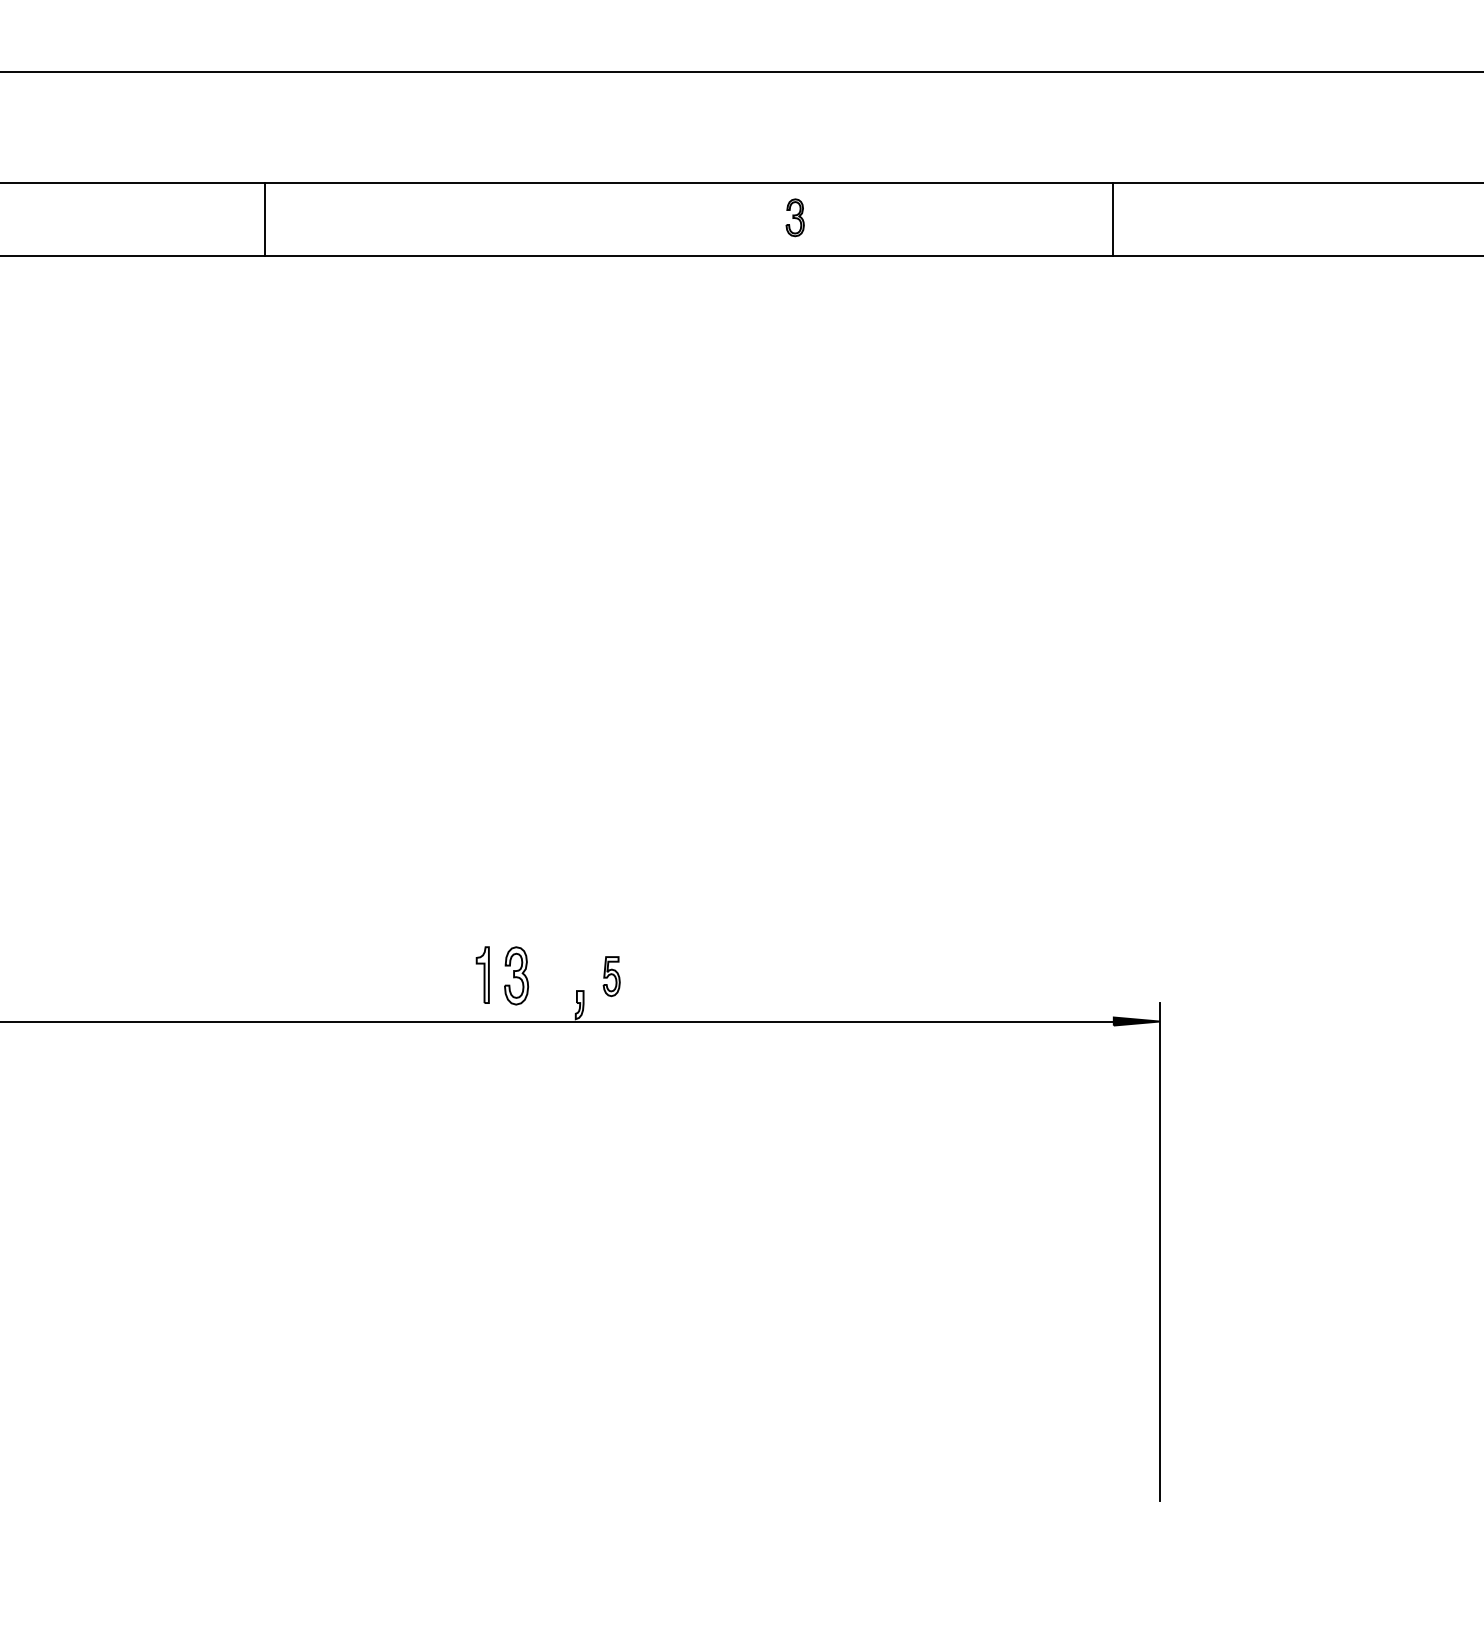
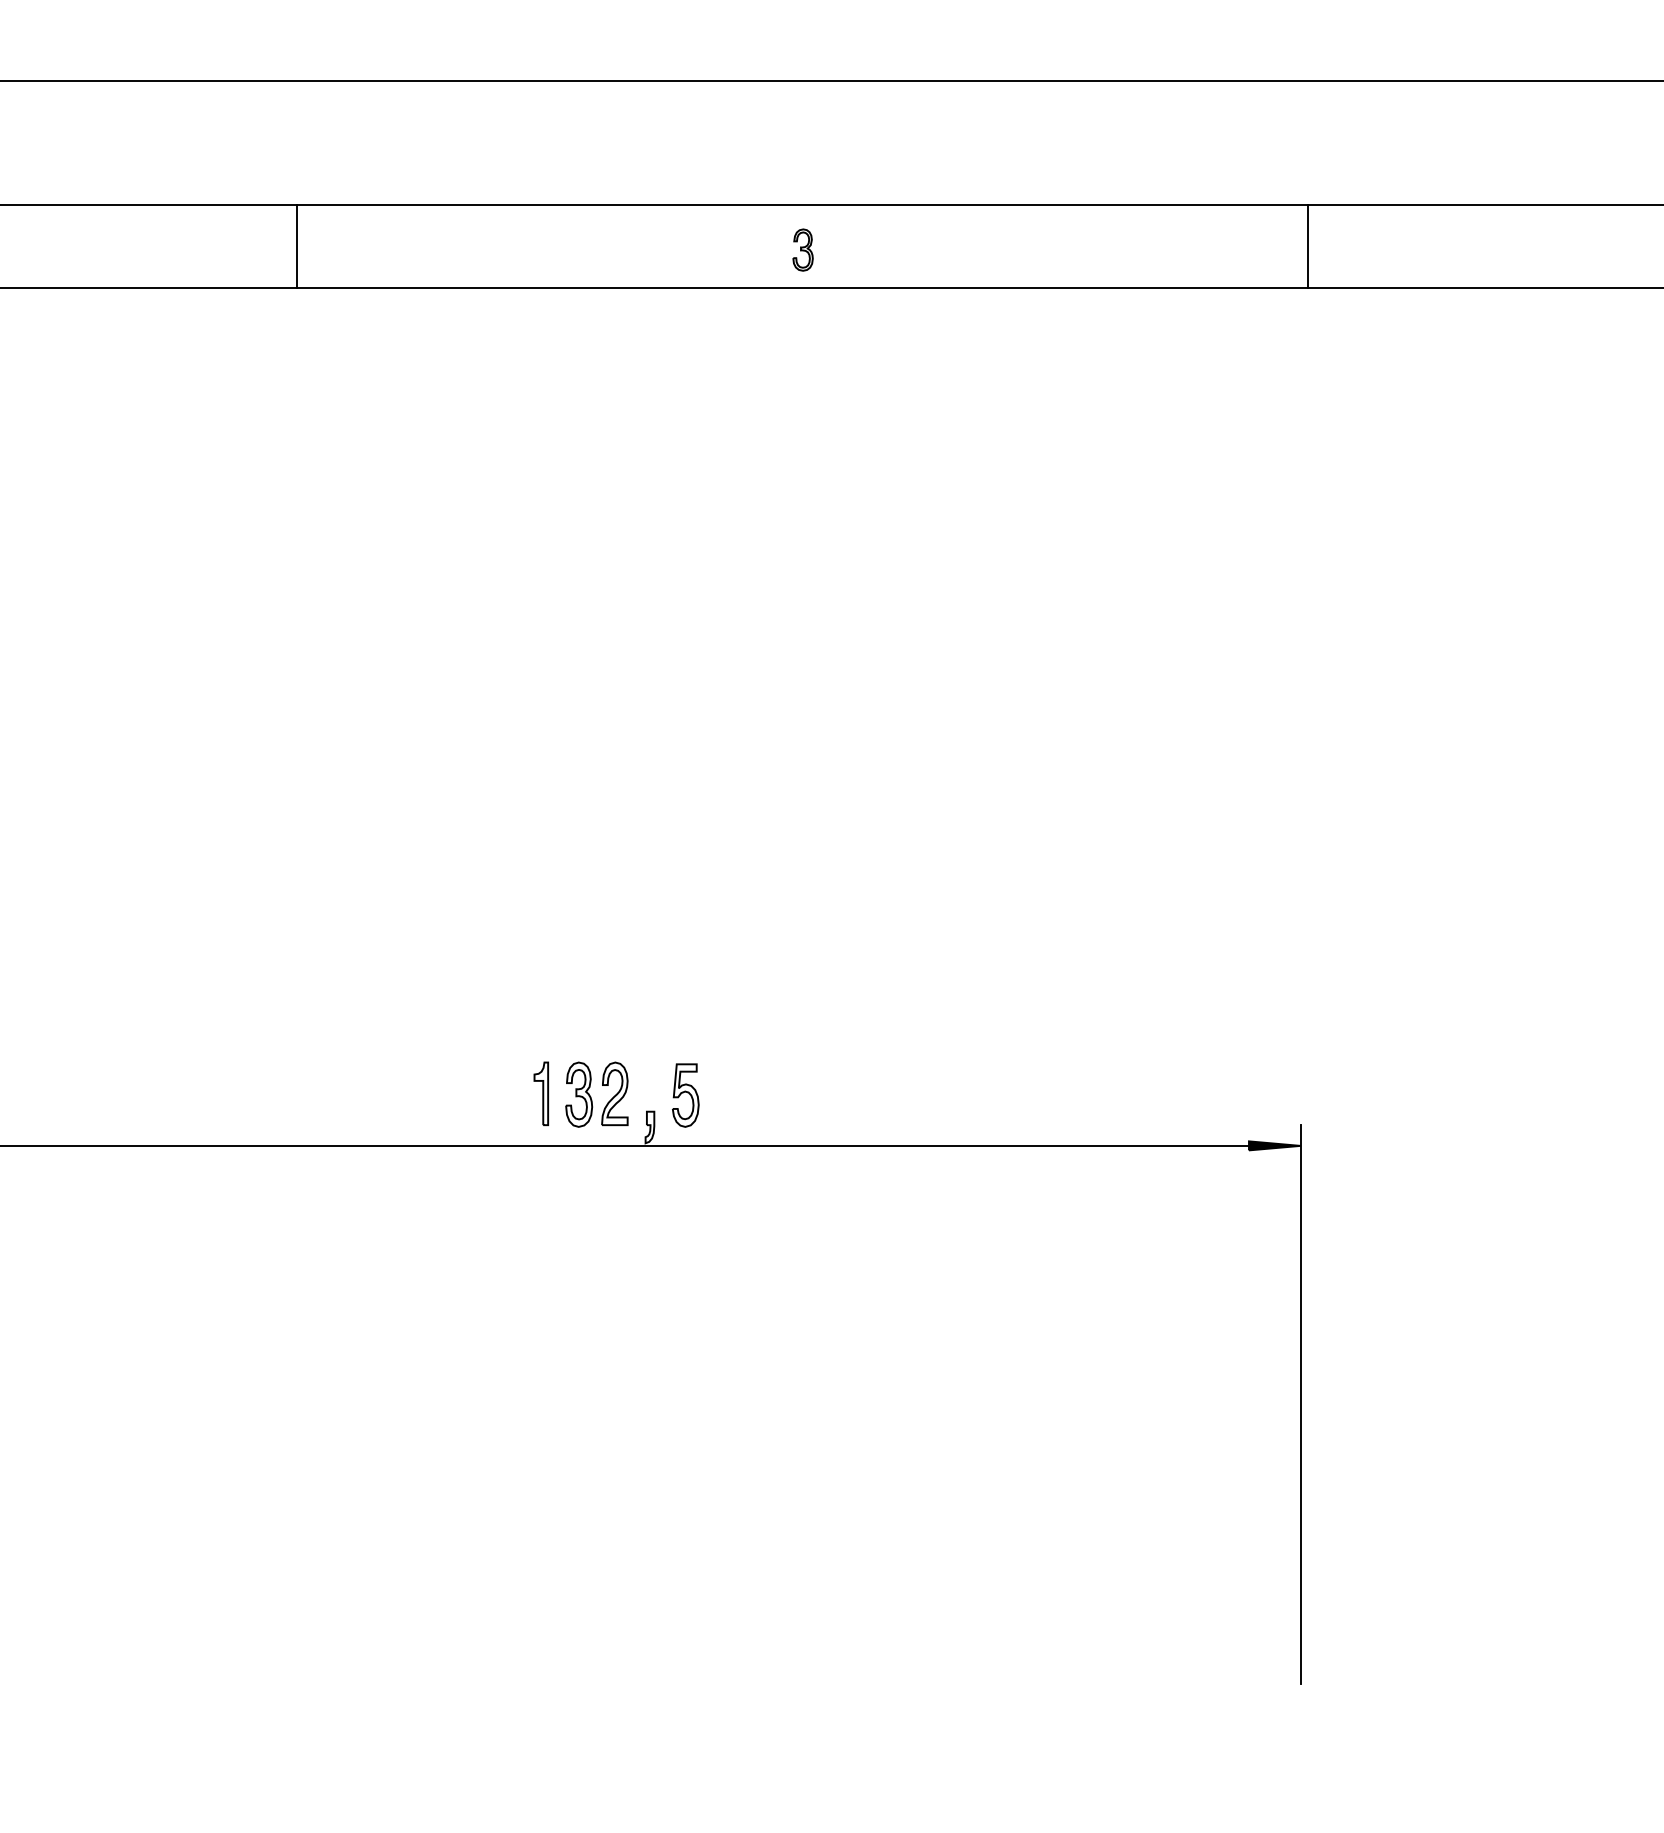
part: (794, 217) -> (802, 249), moved
line: (1113, 219) -> (1308, 246), moved
part: (548, 974) -> (614, 1093), added
part: (611, 976) -> (685, 1095), size x1.43

